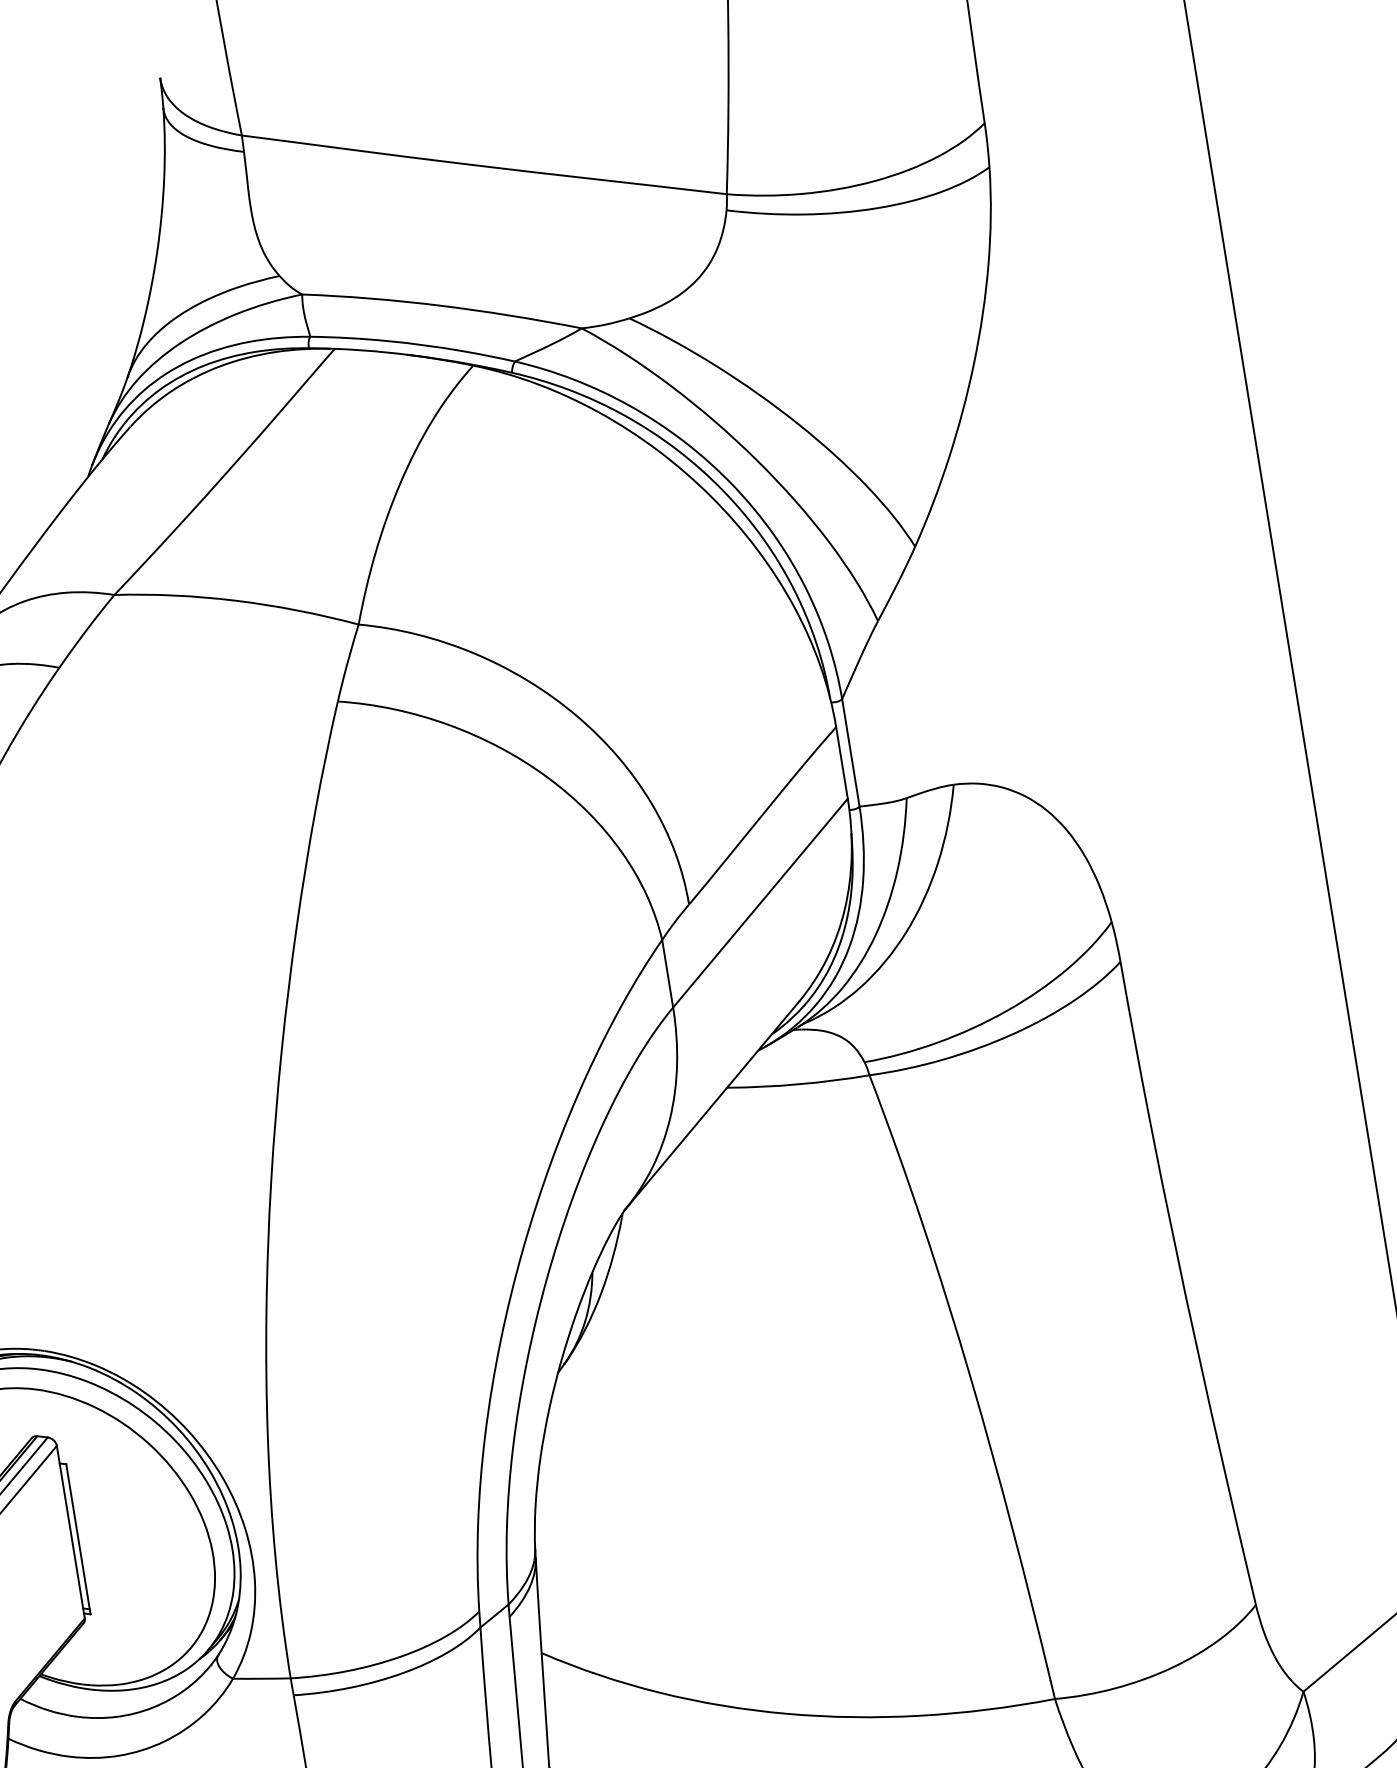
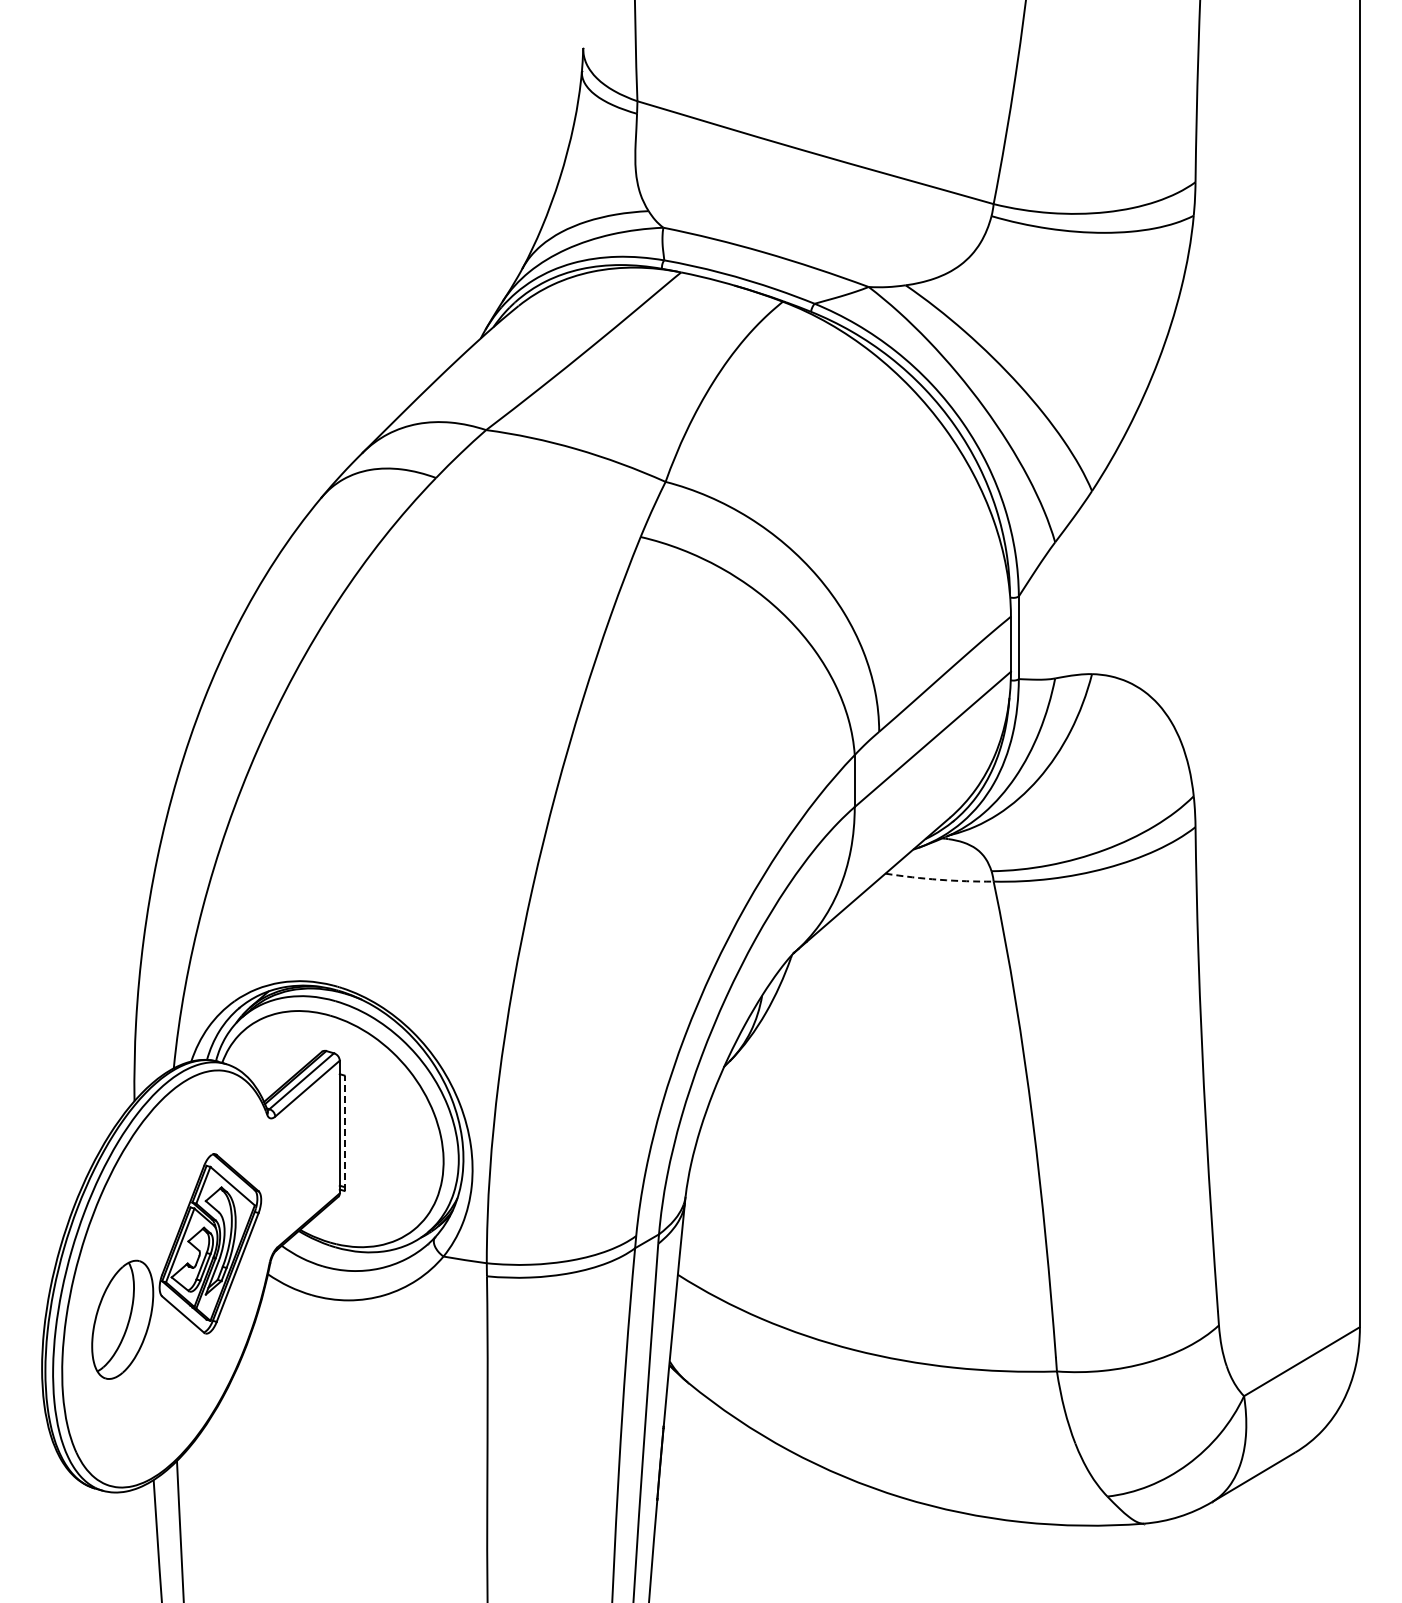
arc: (798, 1083) -> (939, 879), solid -> dashed
line: (78, 1539) -> (344, 1133), solid -> dashed

